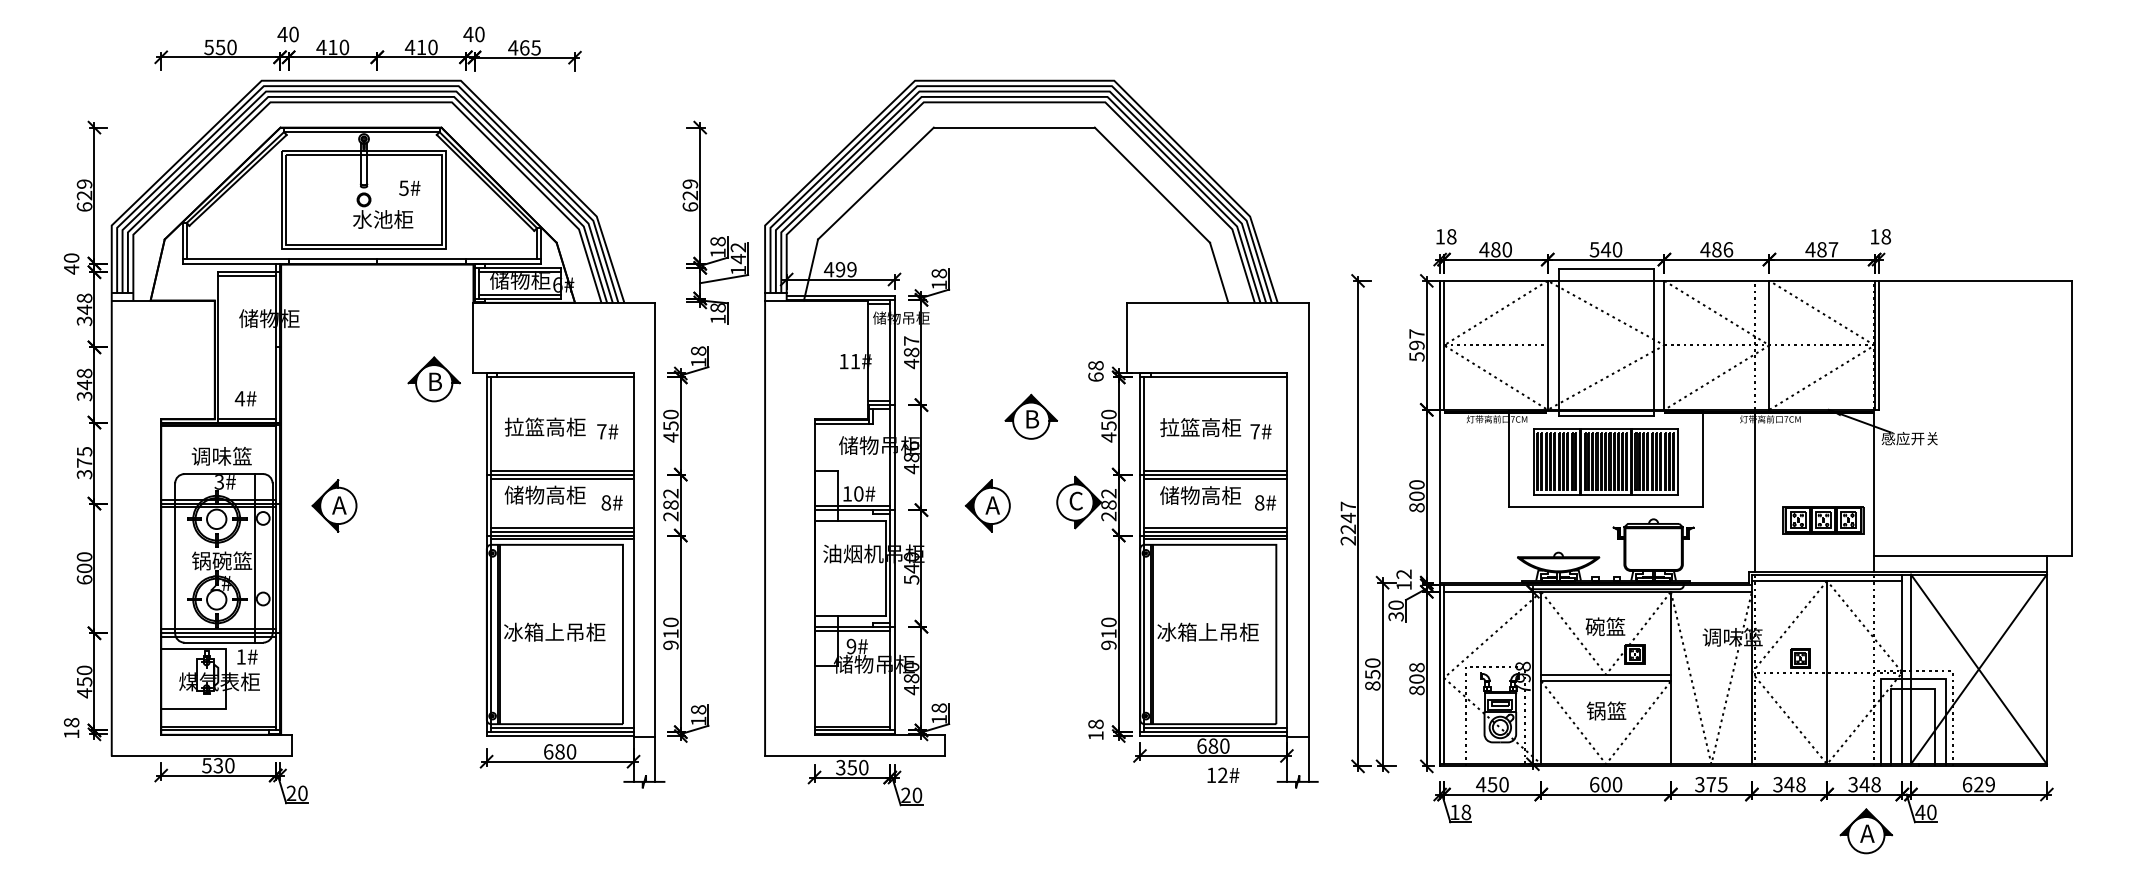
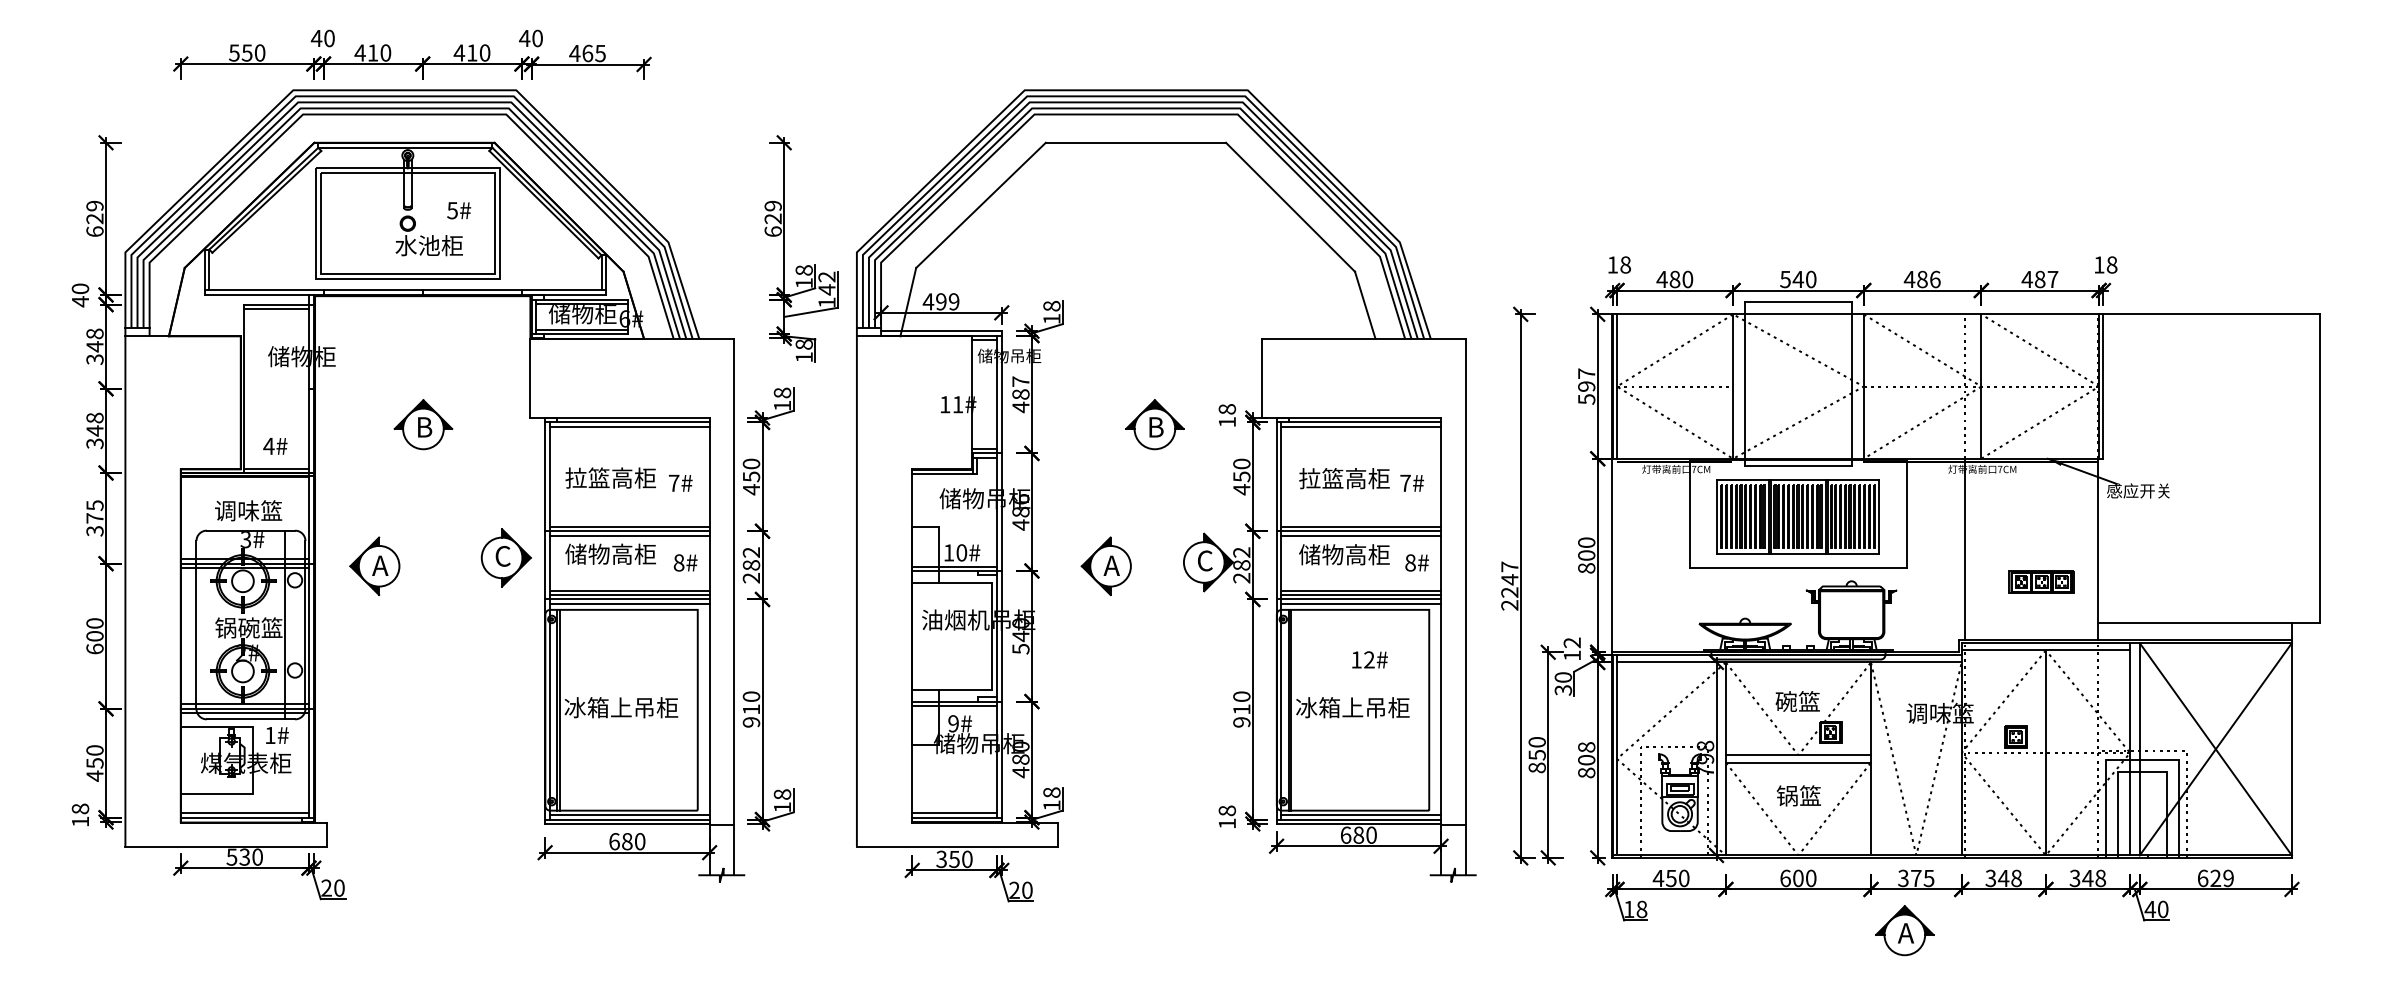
text: (1096, 376) -> (1227, 421), 68 -> 18
part: (434, 379) -> (423, 424), moved
line: (562, 381) -> (629, 426), added
line: (1215, 381) -> (1361, 426), added
part: (1030, 416) -> (1154, 424), moved
part: (451, 498) -> (505, 557), added
part: (1823, 519) -> (2041, 581), size x0.71
text: (1222, 774) -> (1369, 659), moved
part: (1866, 831) -> (1904, 930), moved

